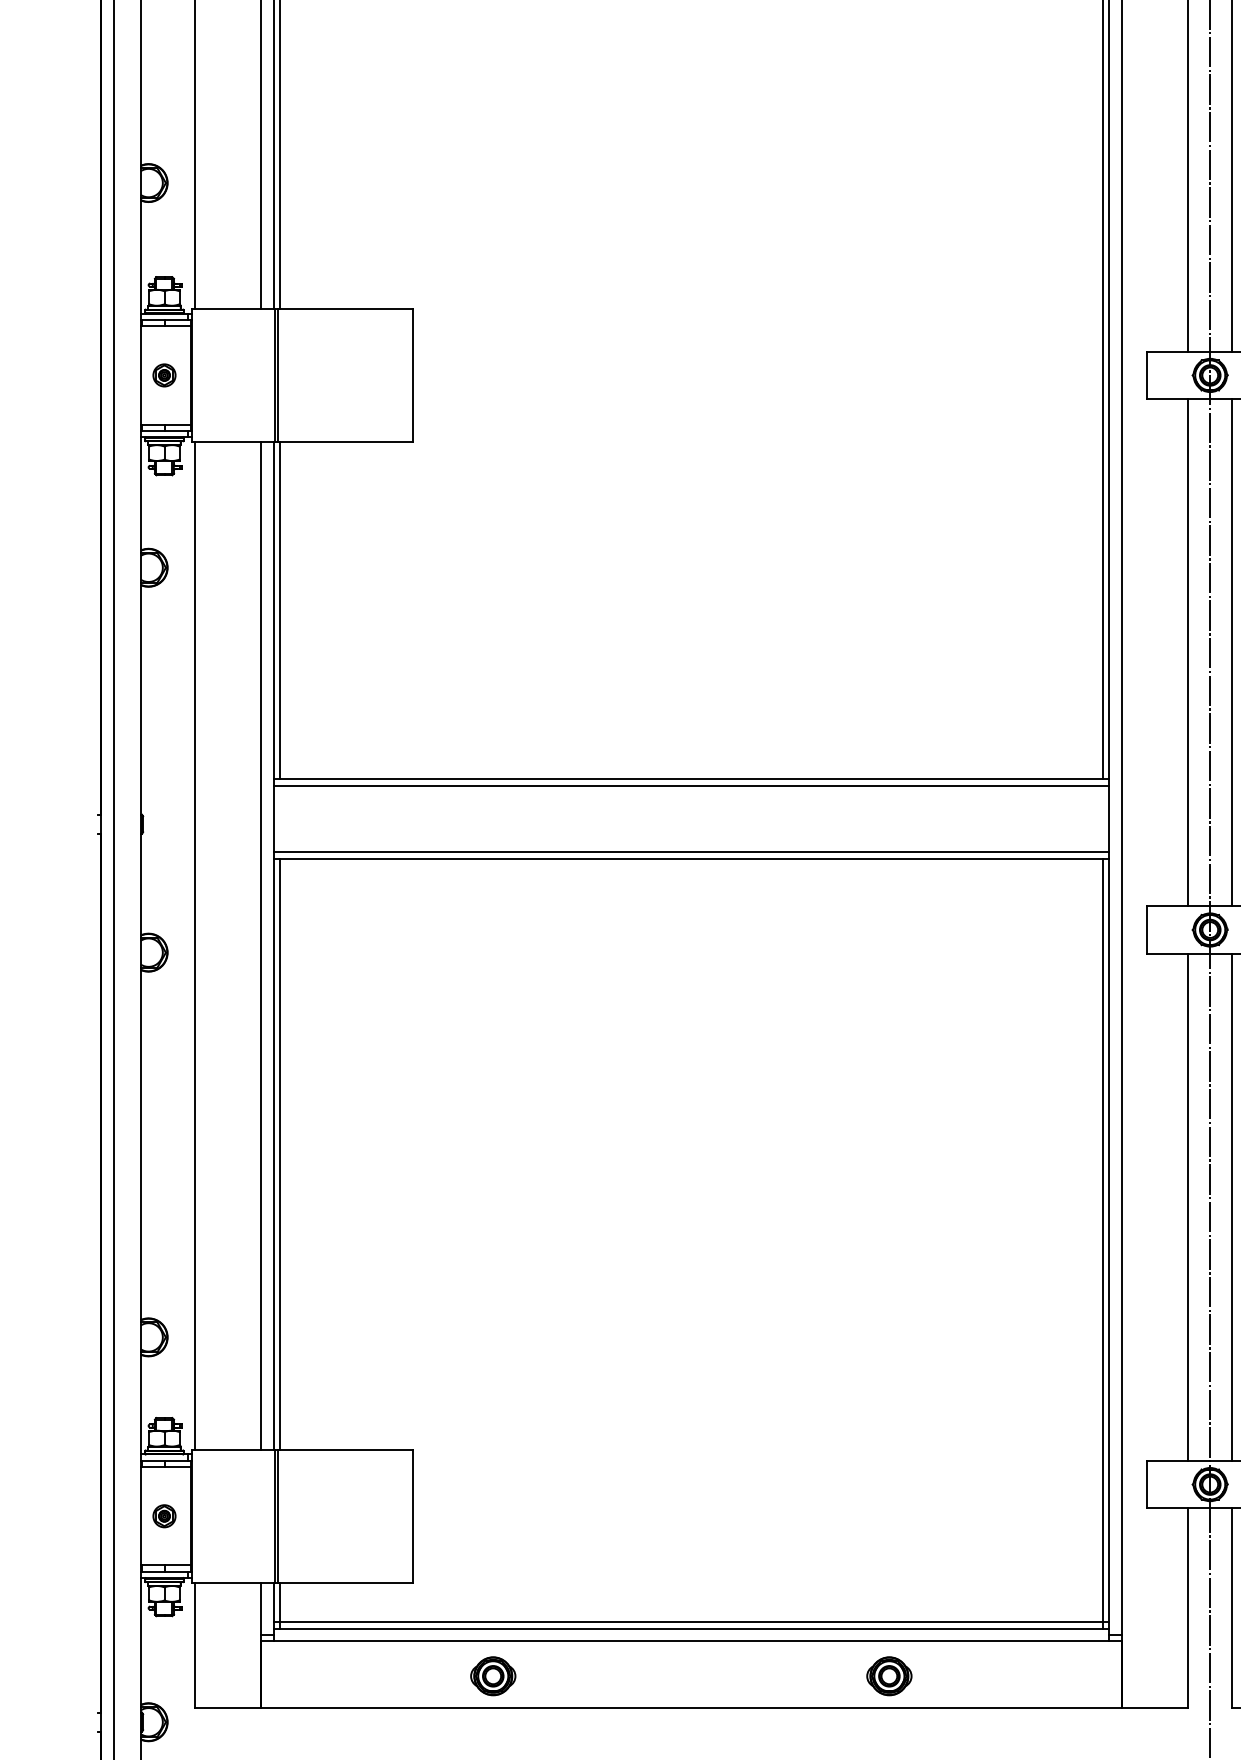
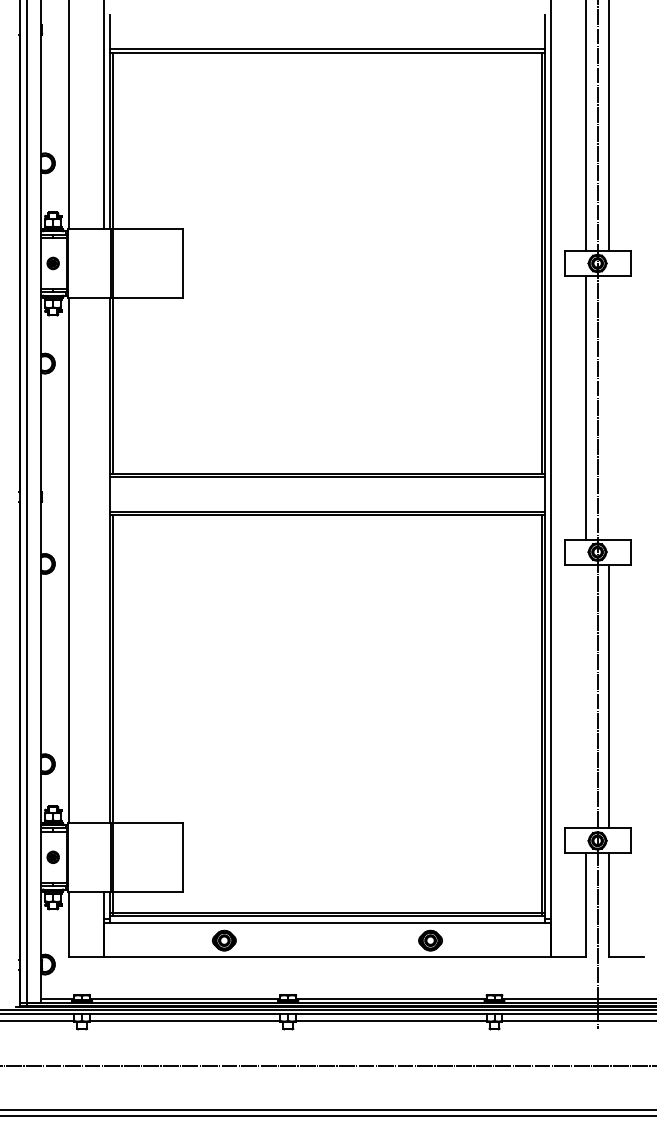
line: (1233, 652) -> (609, 407), removed
line: (261, 946) -> (103, 560), removed
line: (1188, 1207) -> (586, 696), removed

